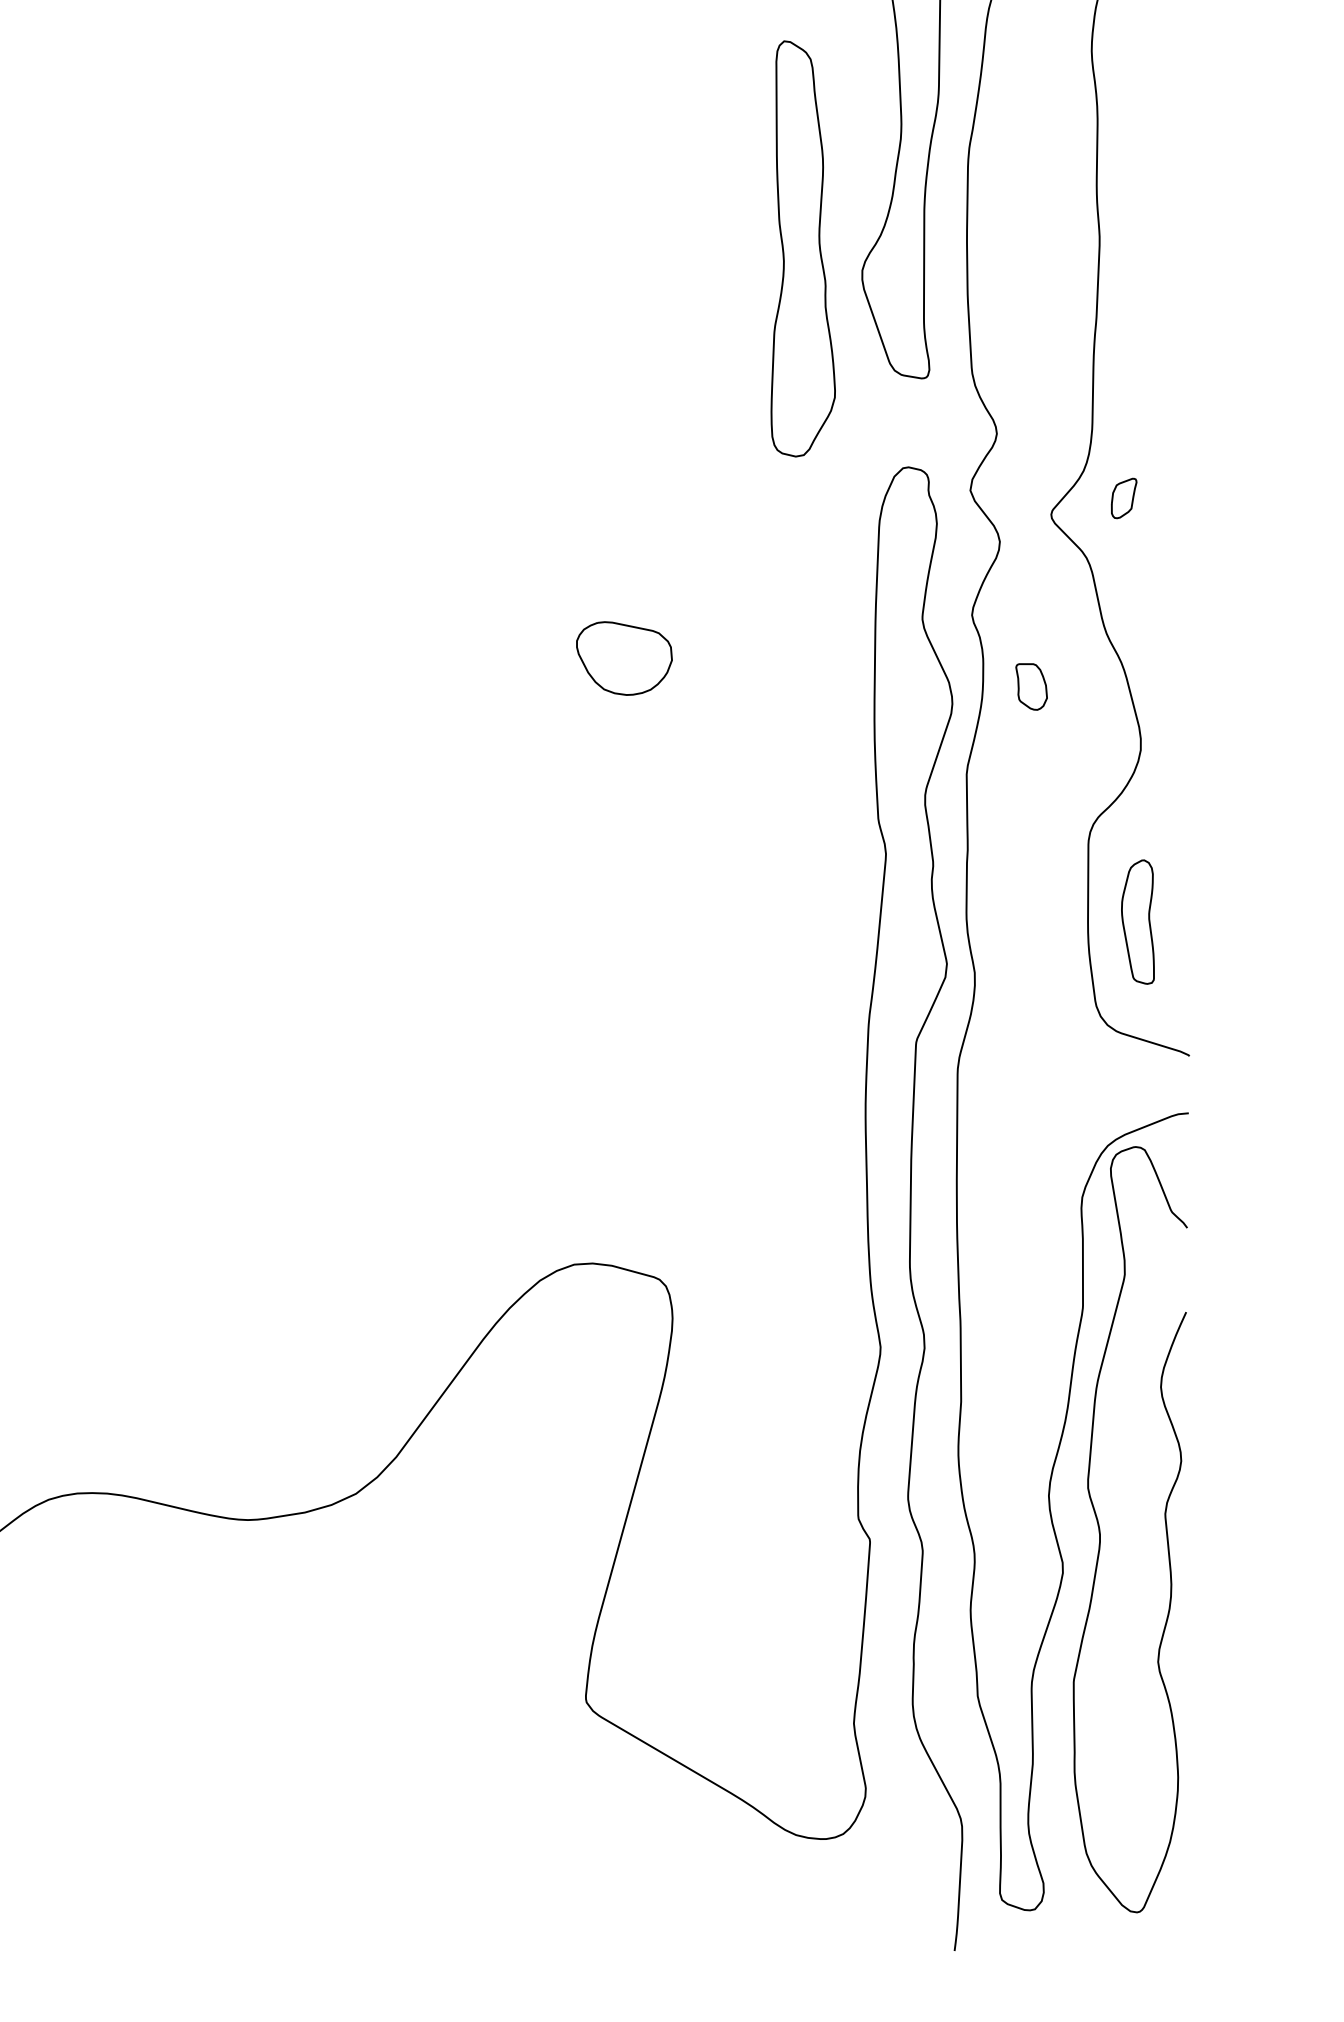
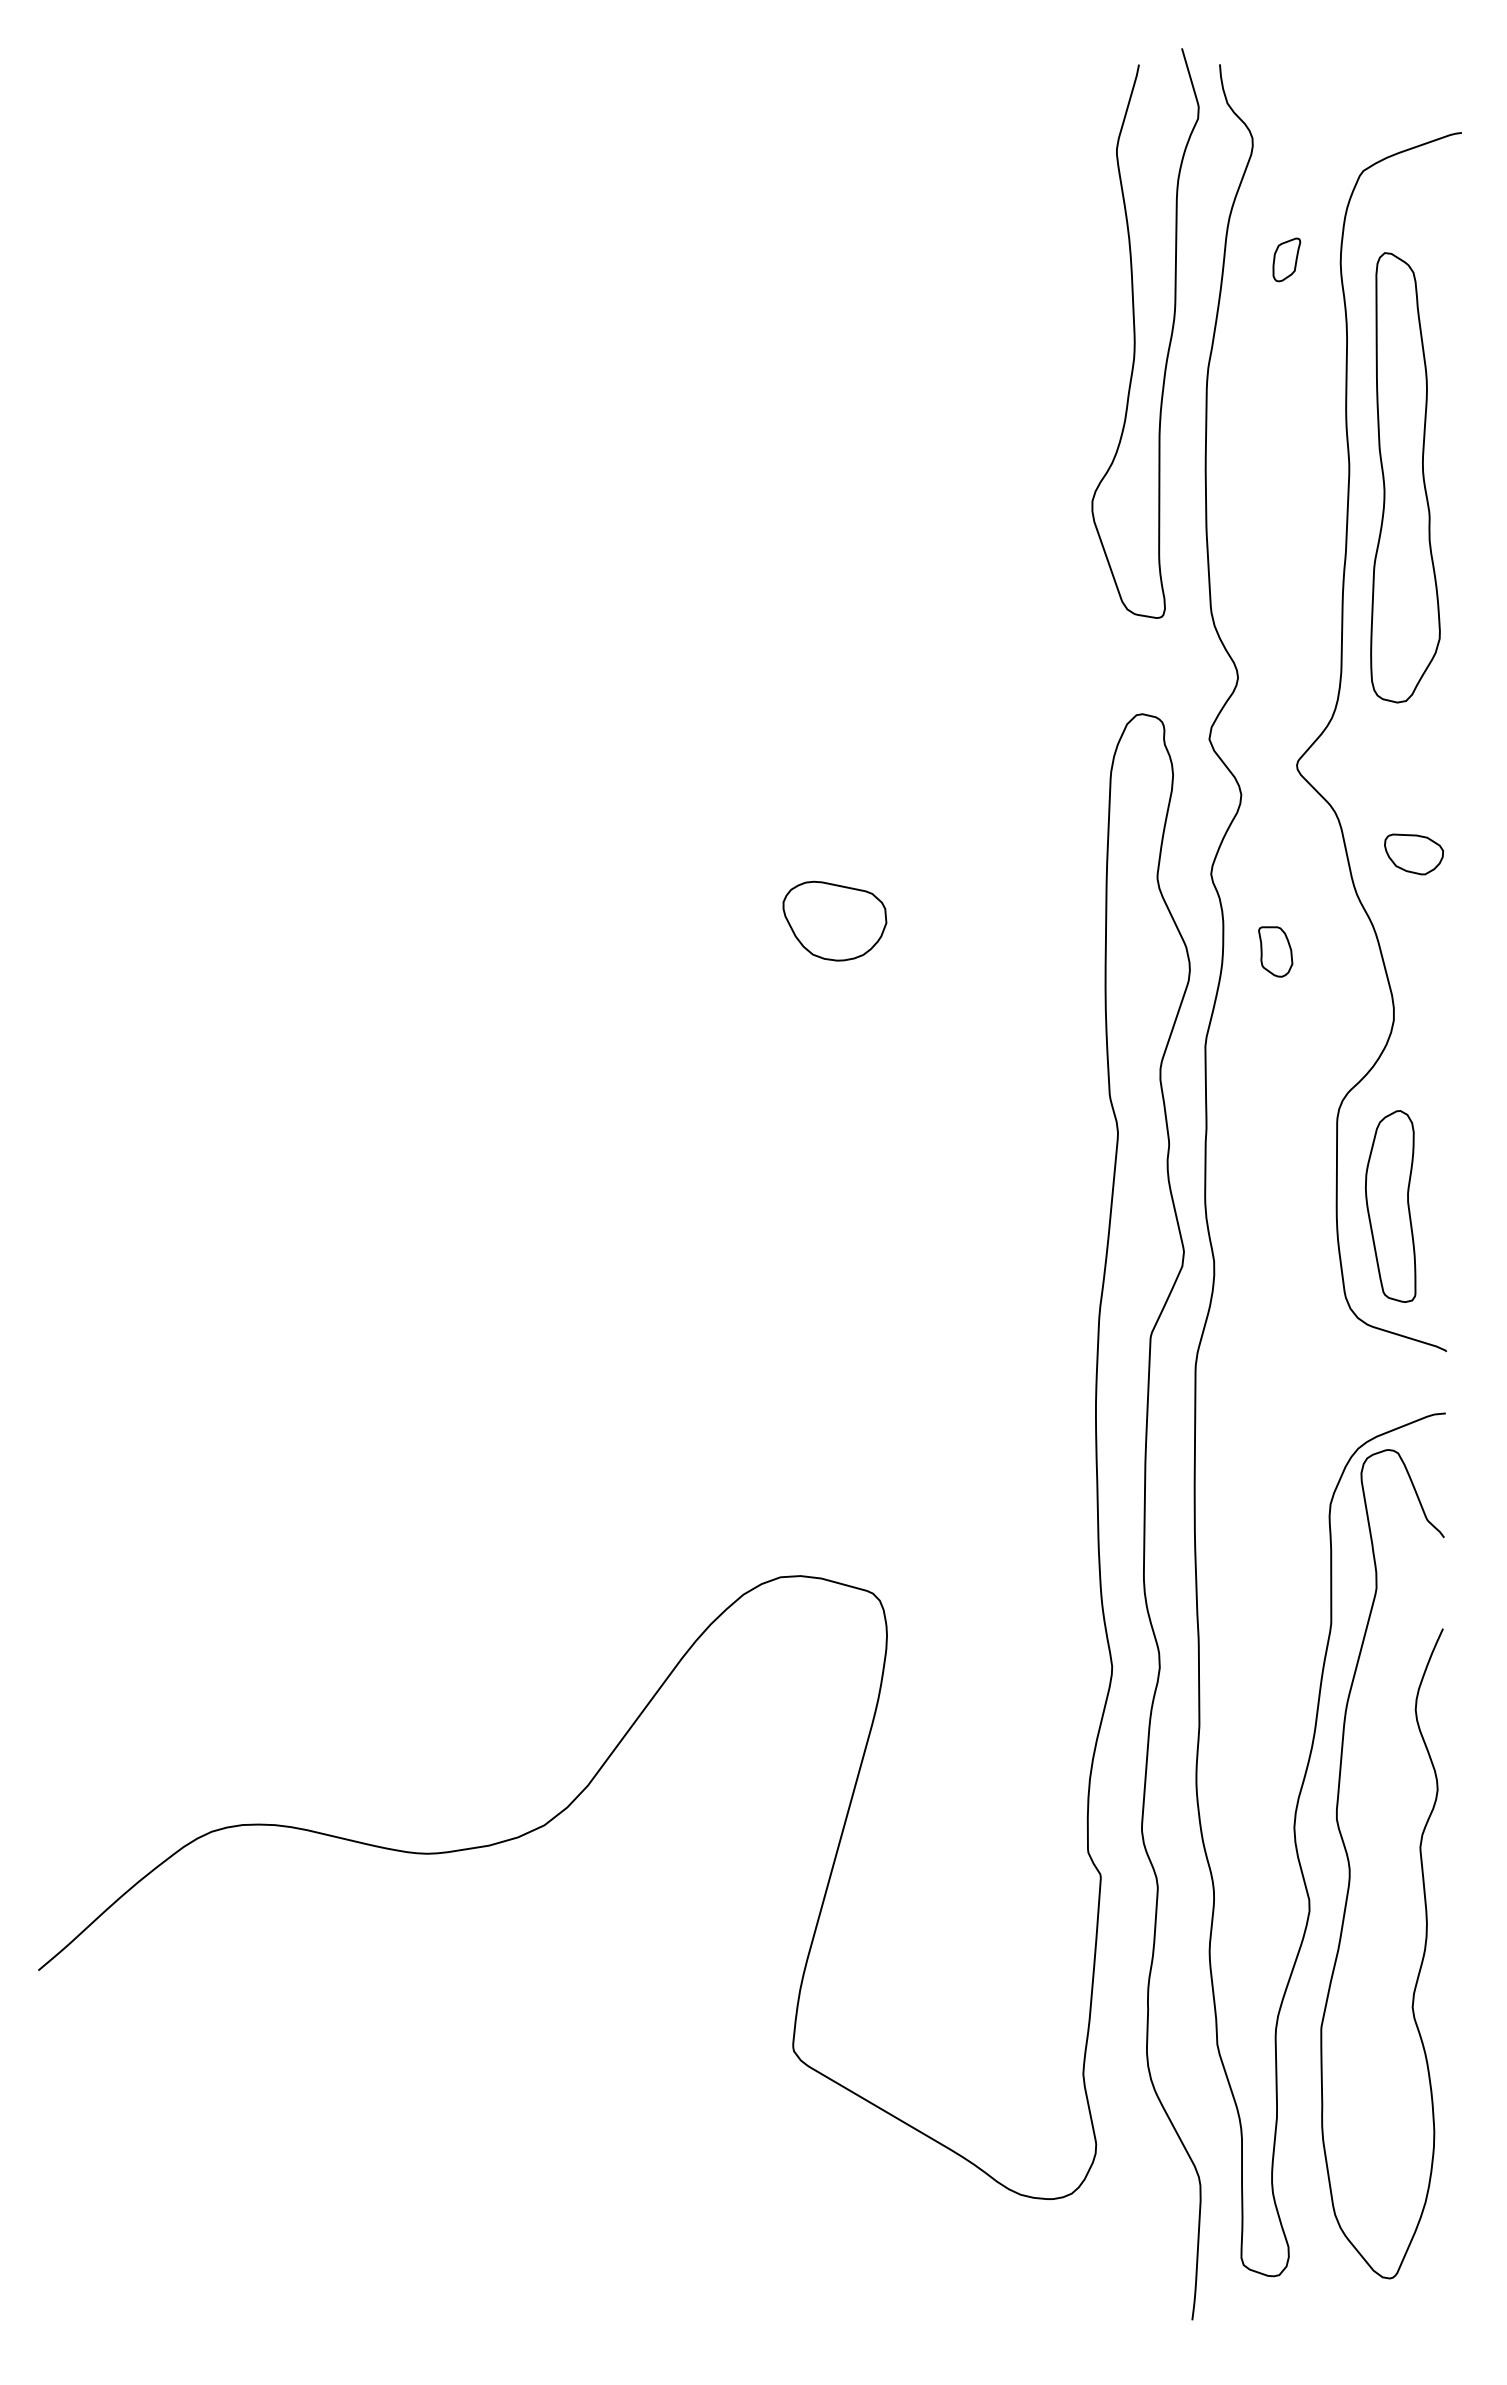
part: (803, 248) -> (1405, 477), moved
part: (1123, 498) -> (1286, 259), moved
part: (1158, 596) -> (1413, 854), added
part: (1137, 922) -> (1390, 1206), size x1.43

